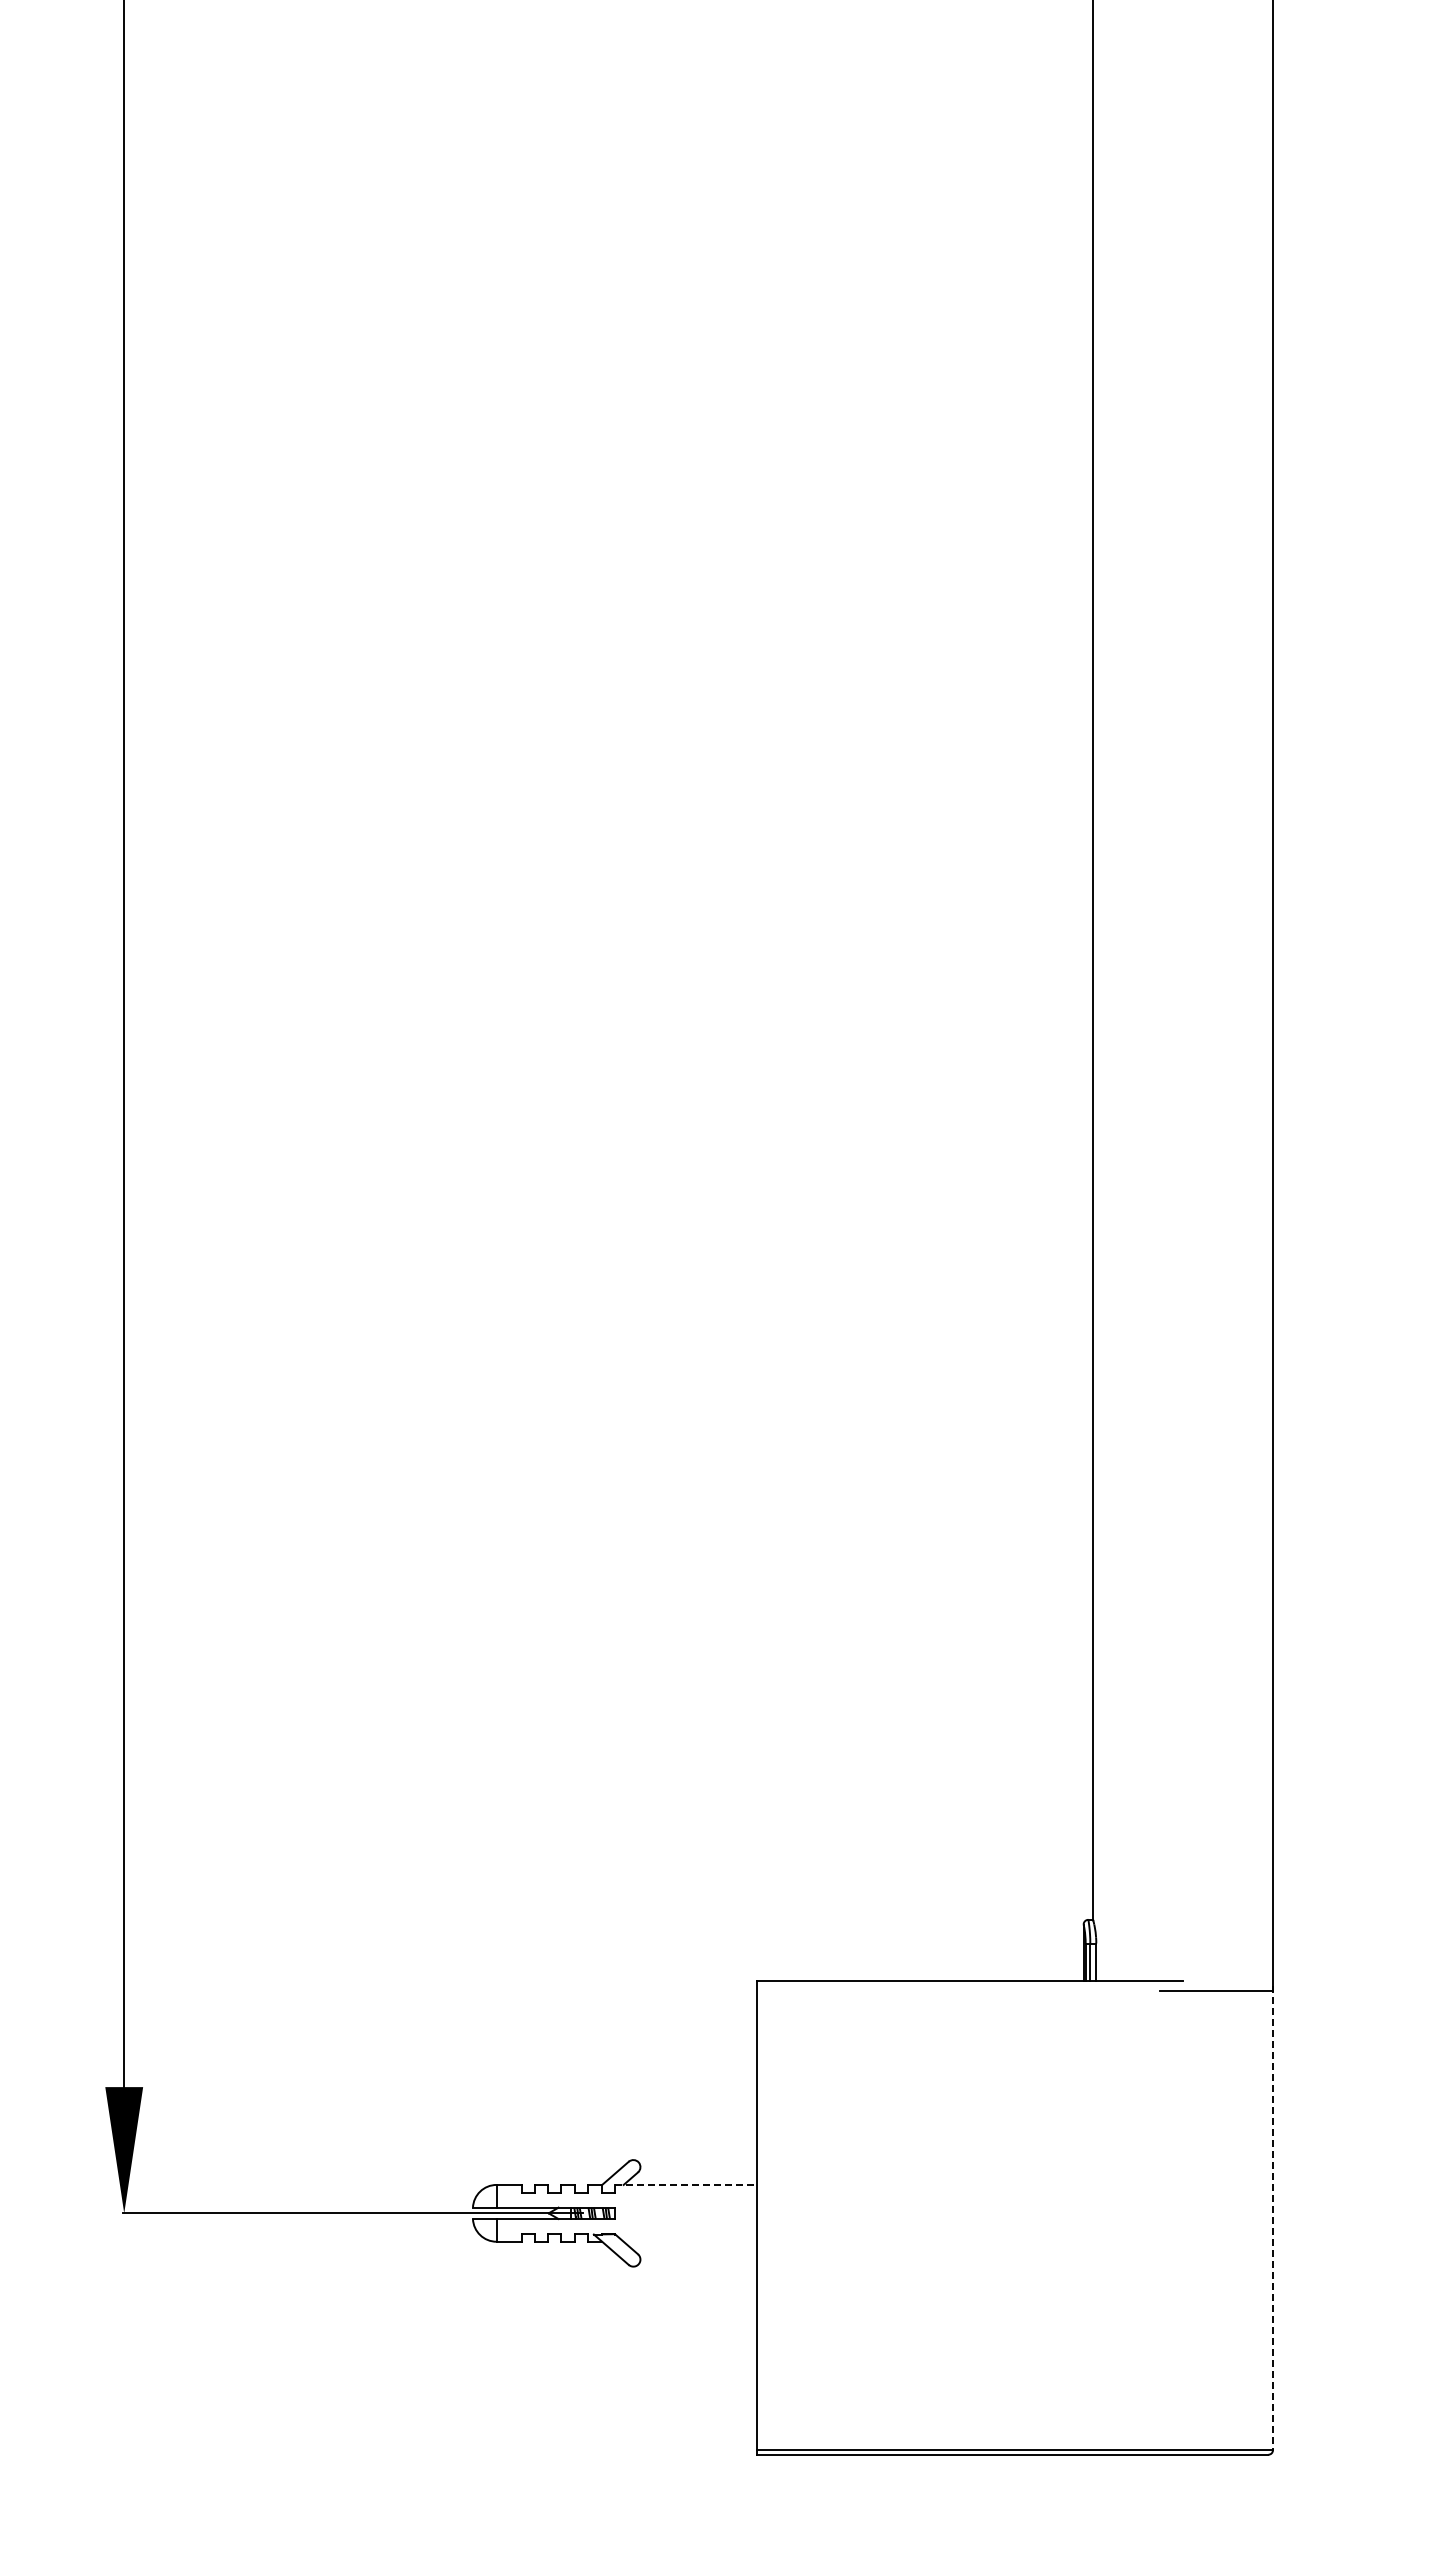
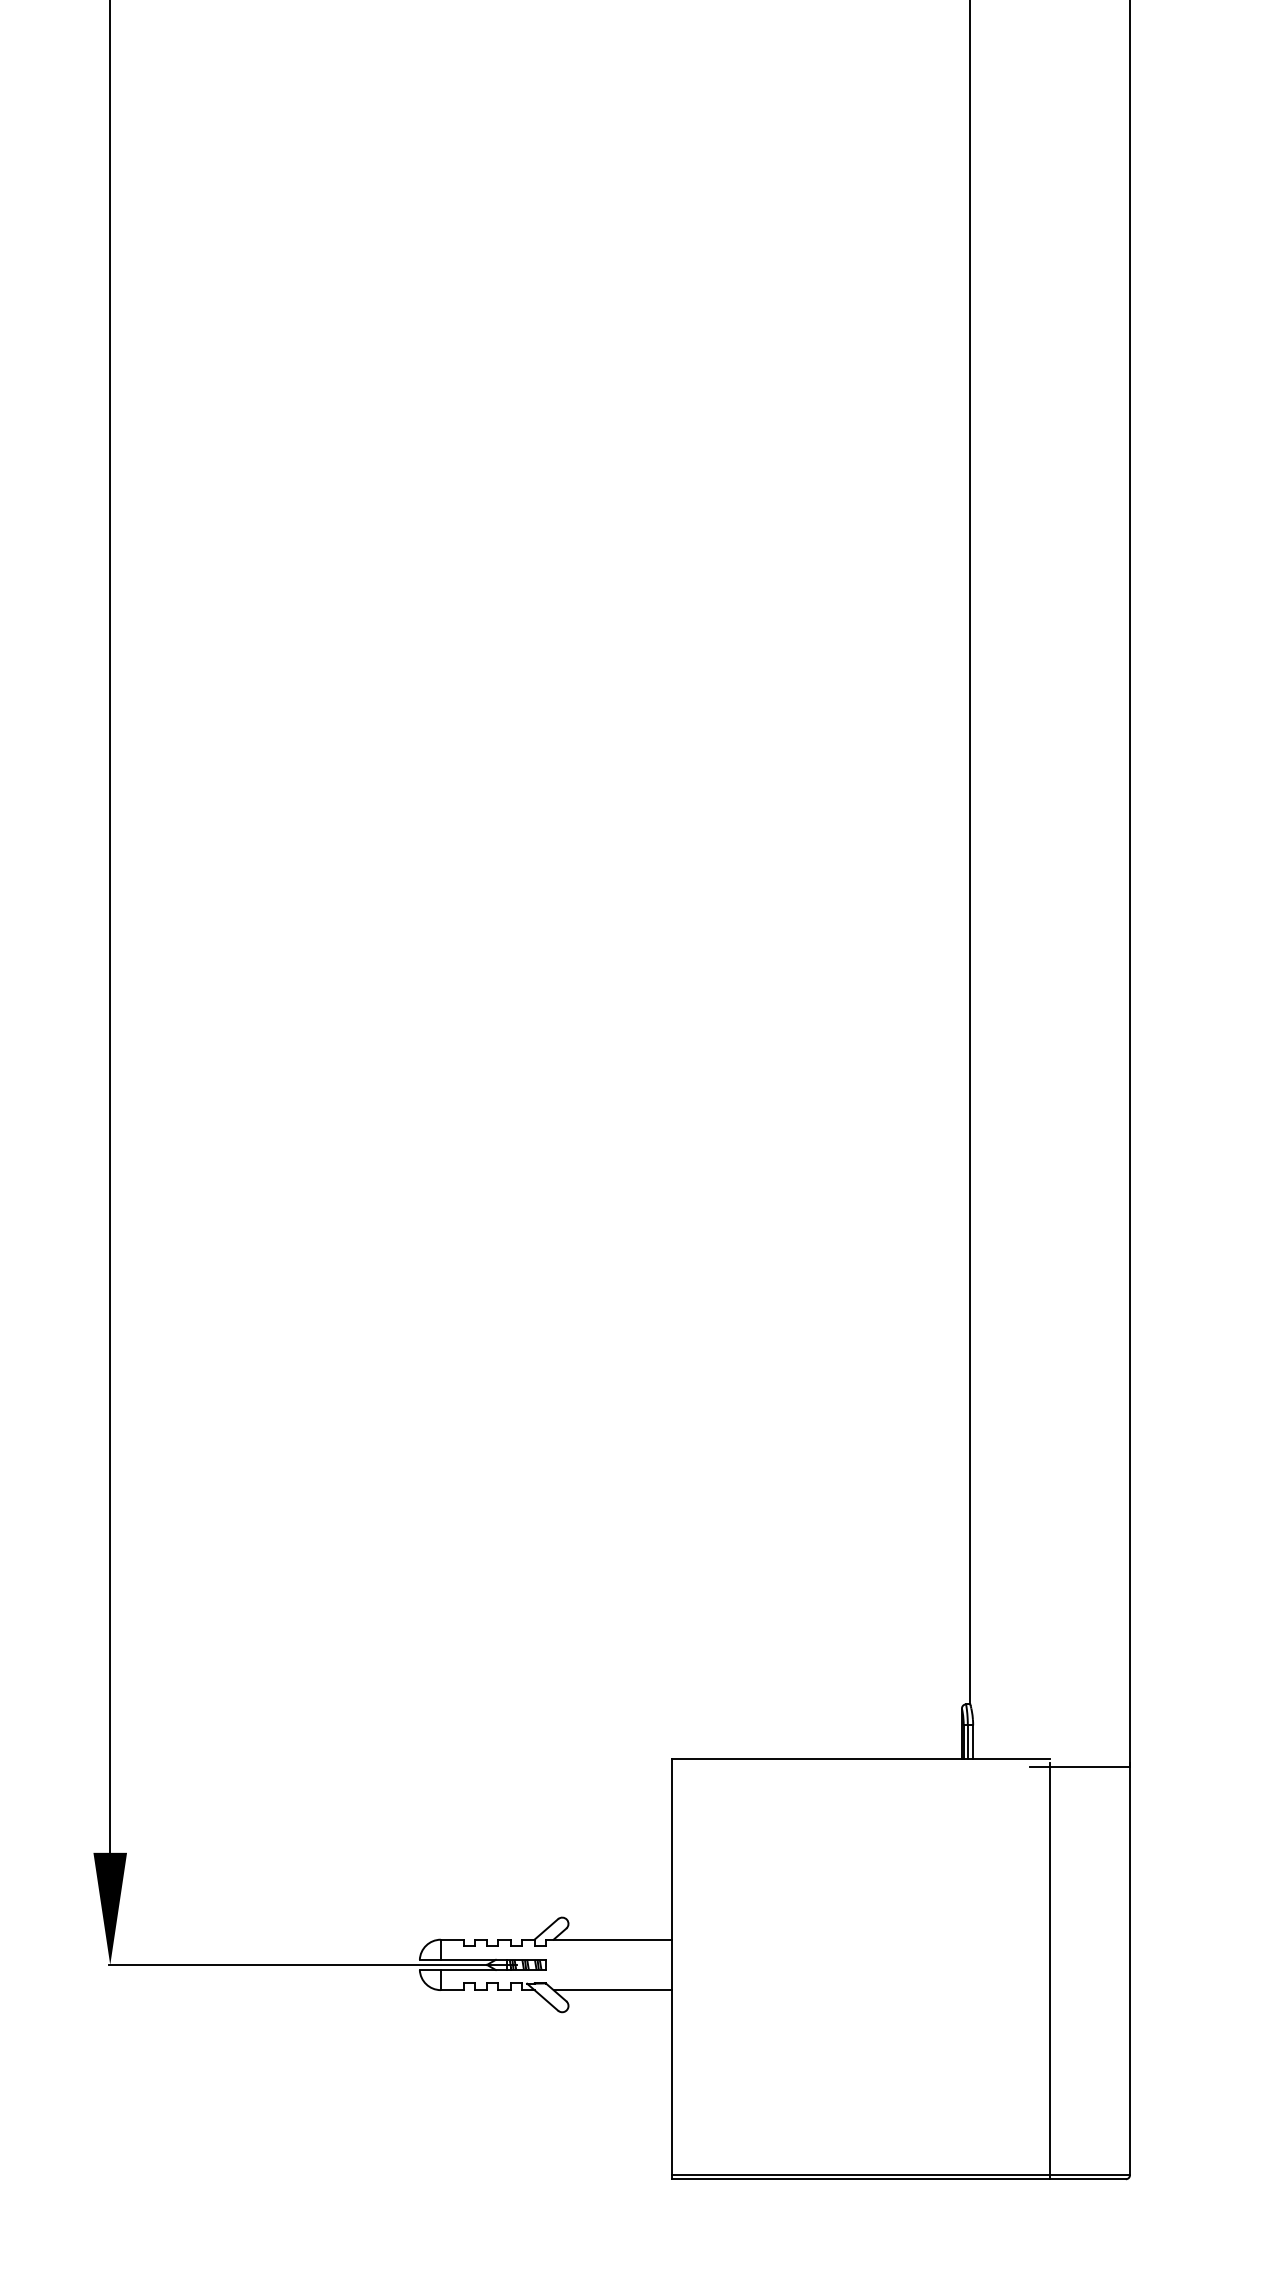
line: (686, 2184) -> (609, 1939), dashed -> solid
line: (1273, 2218) -> (1130, 1969), dashed -> solid
line: (1183, 2220) -> (1050, 1971), added
line: (690, 2241) -> (612, 1989), added

